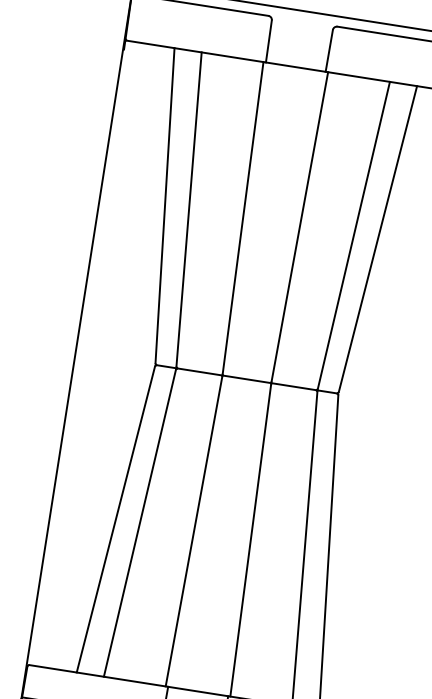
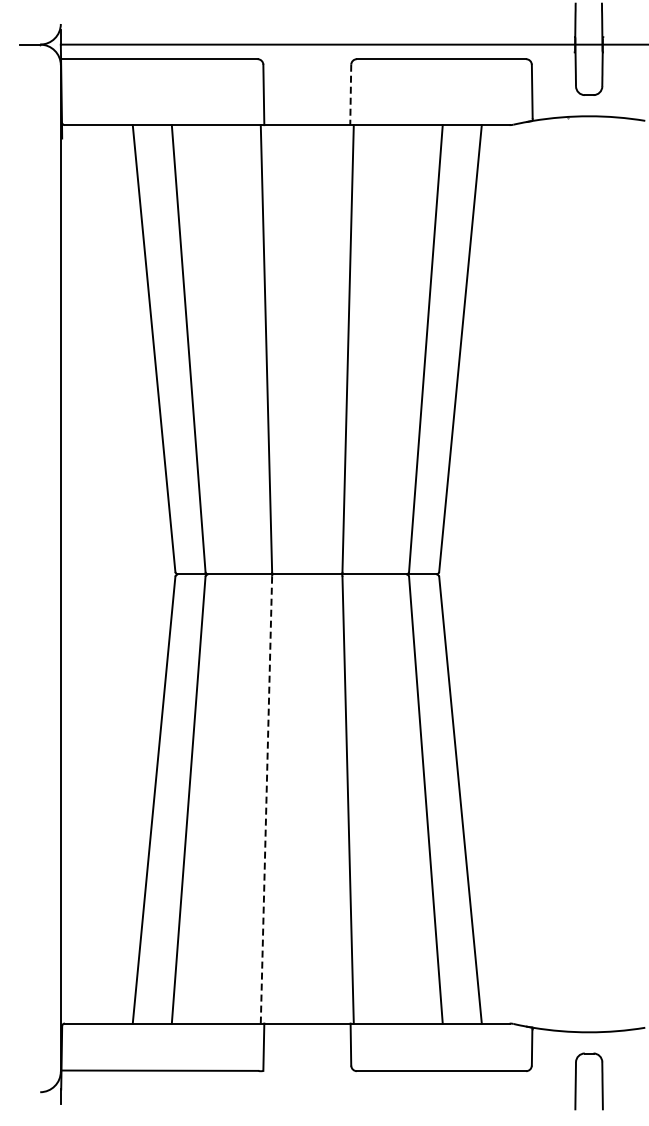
line: (329, 51) -> (350, 95), solid -> dashed
line: (194, 531) -> (266, 799), solid -> dashed

